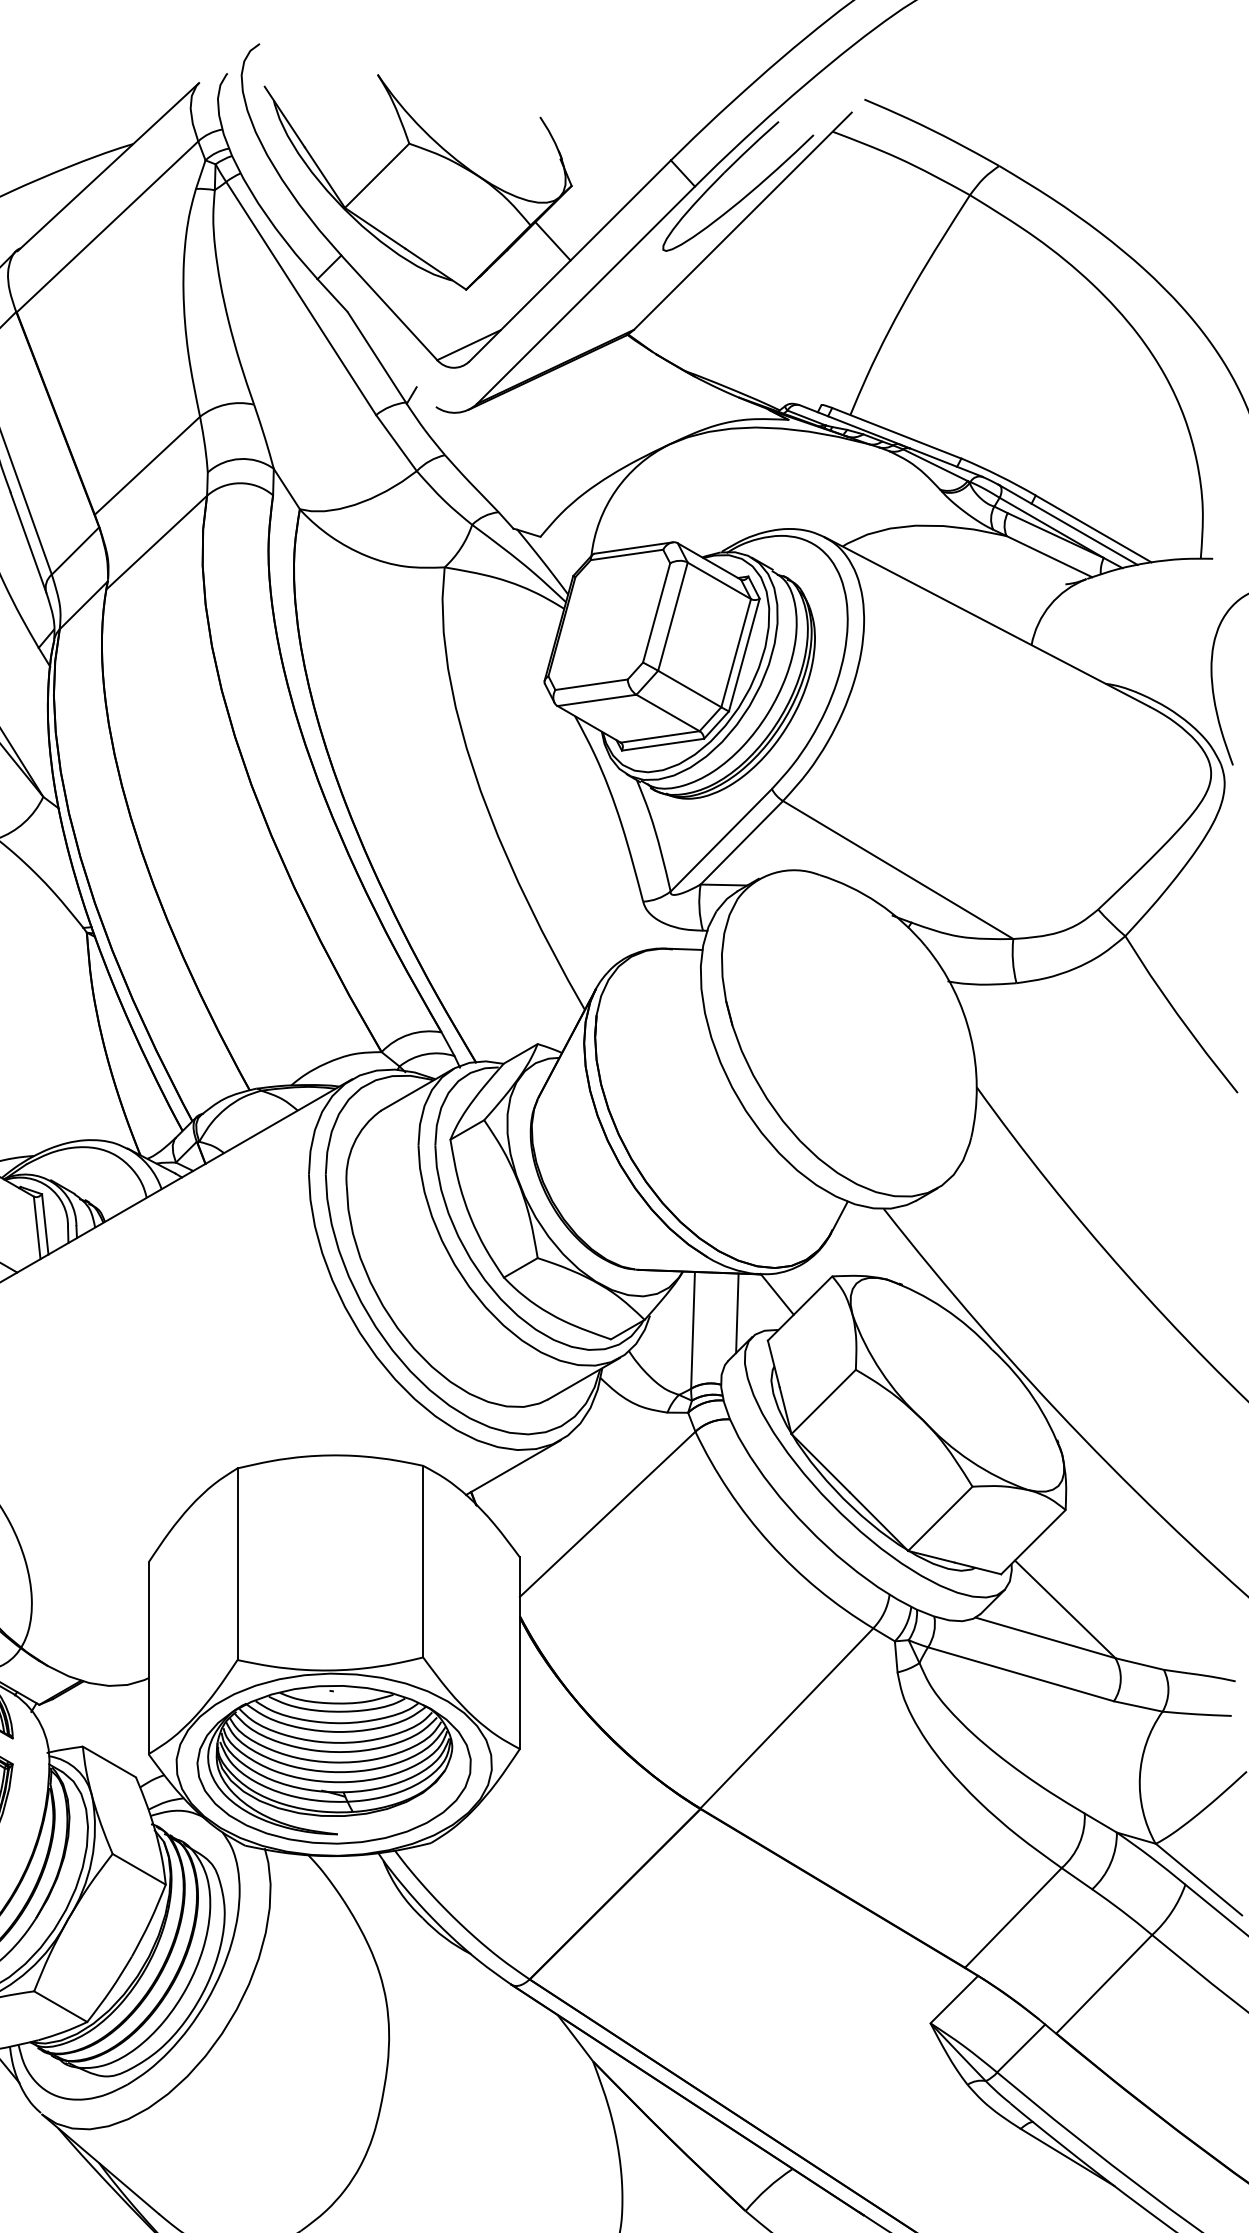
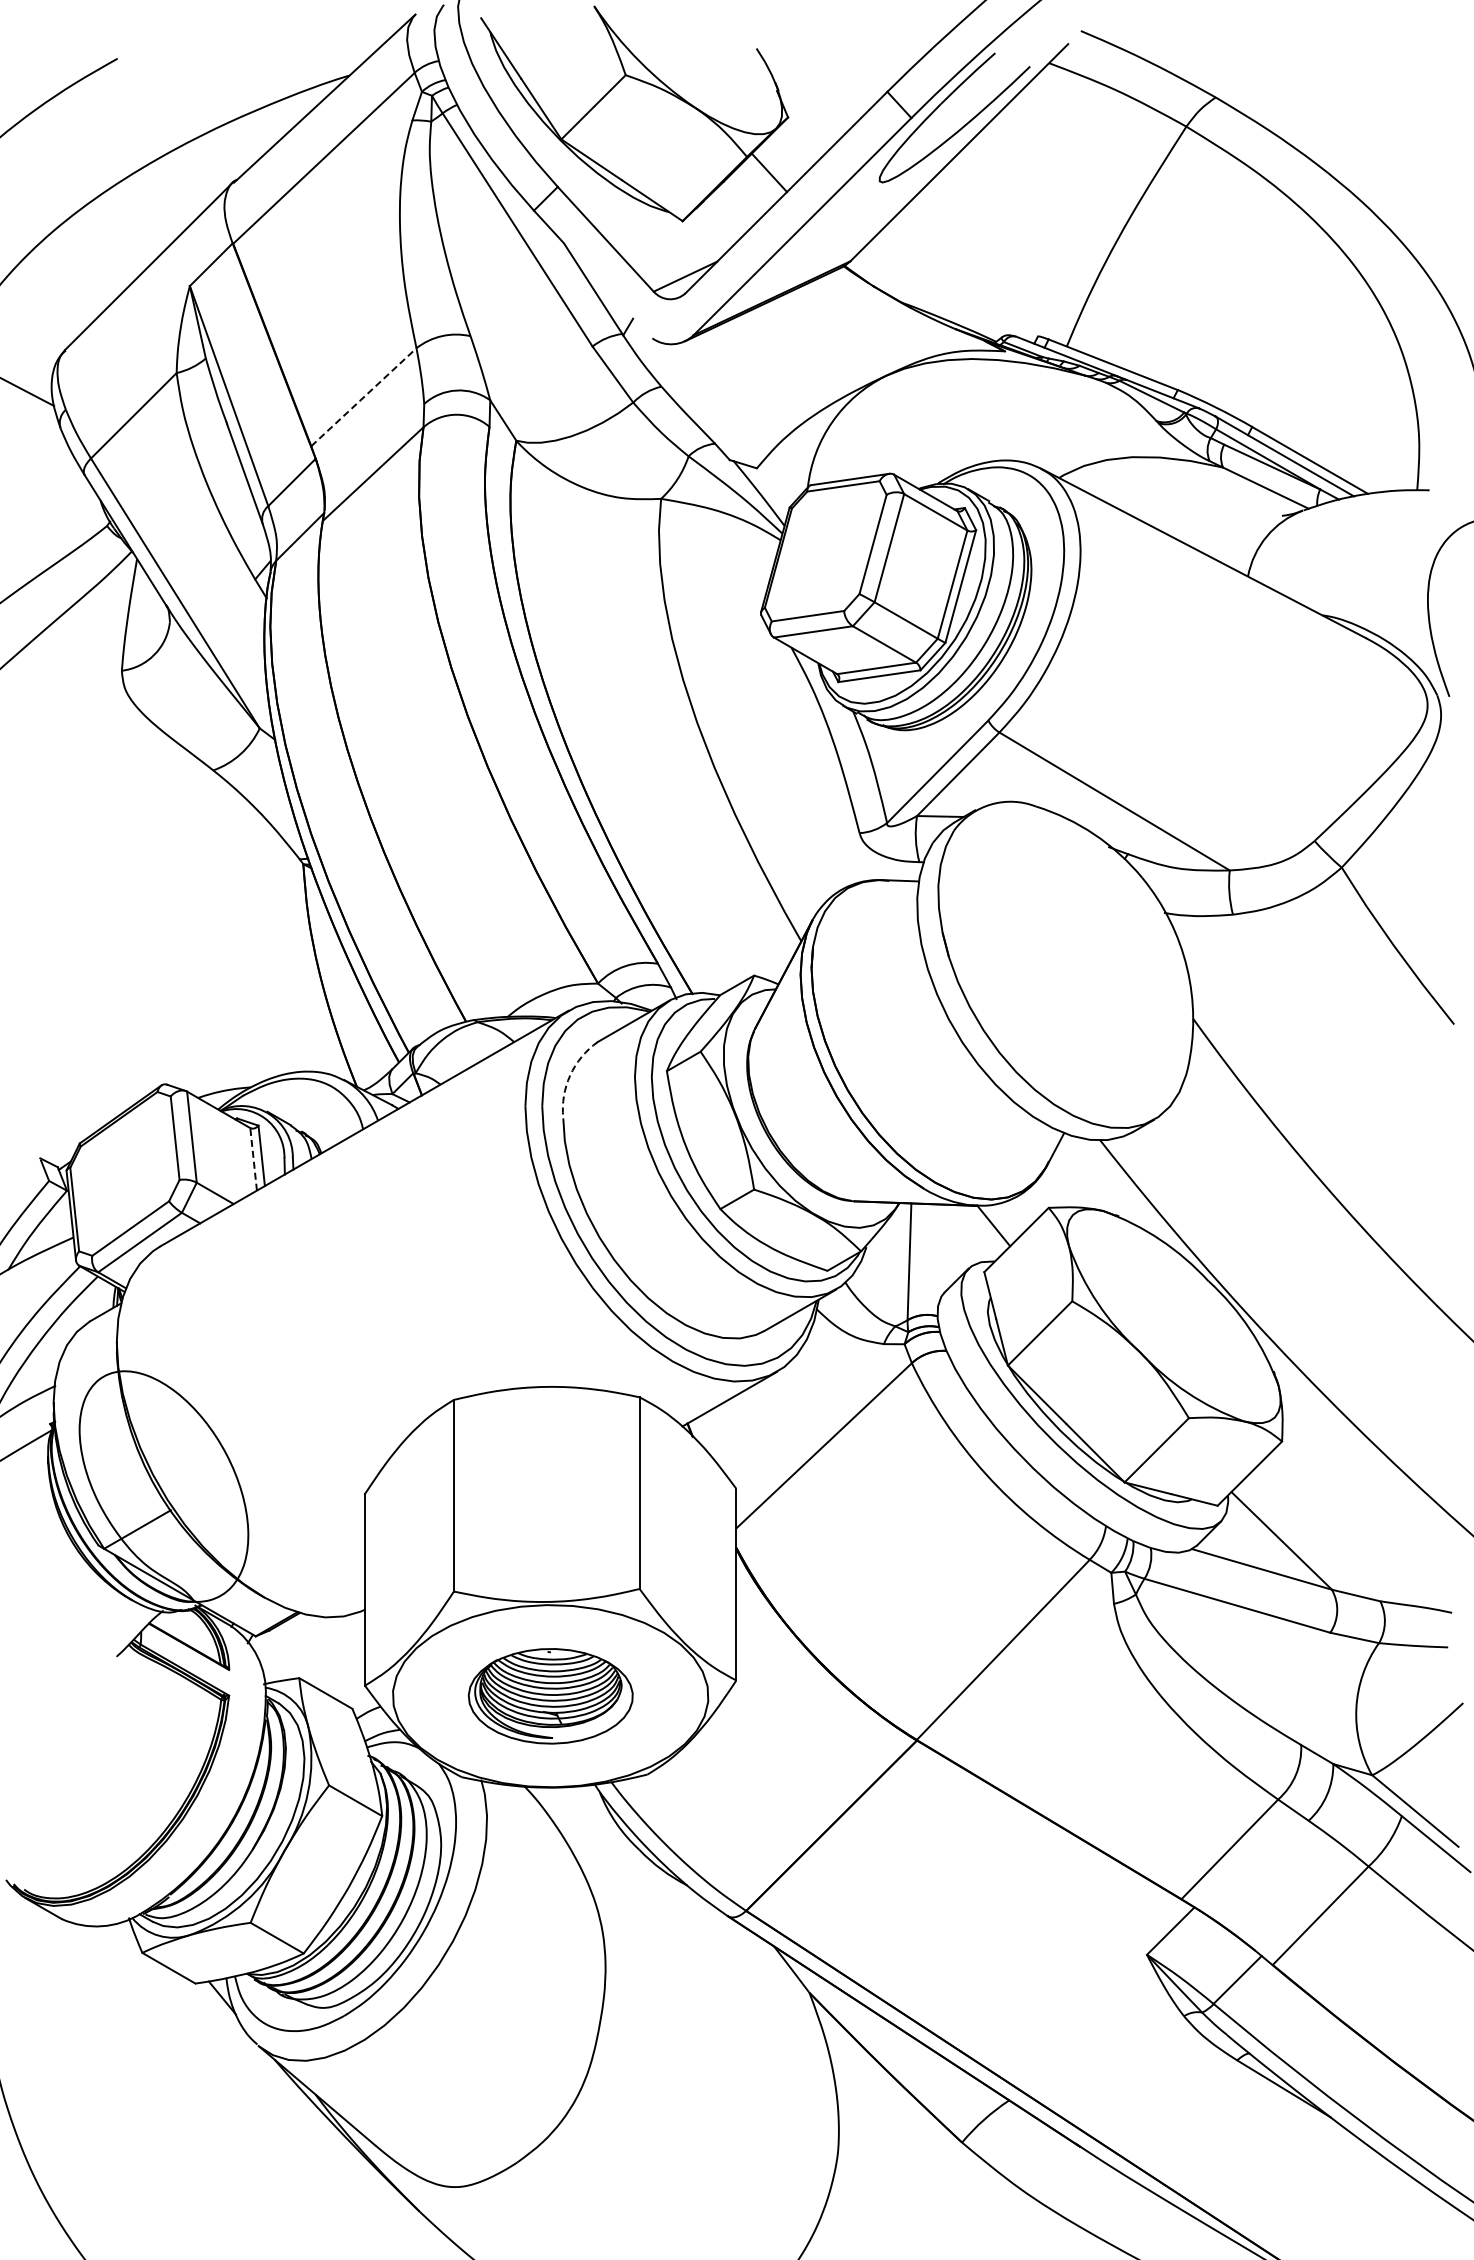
line: (147, 466) -> (363, 397), solid -> dashed
arc: (354, 1144) -> (570, 1075), solid -> dashed
line: (37, 1227) -> (253, 1158), solid -> dashed
line: (737, 1313) -> (953, 1244), removed
part: (334, 1765) -> (550, 1696), size x0.6

